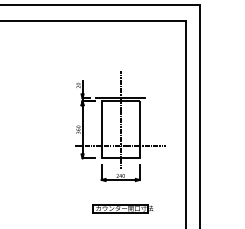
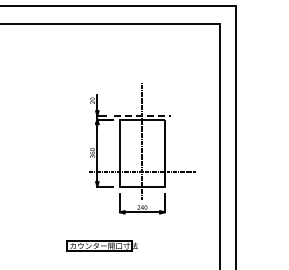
line: (120, 97) -> (142, 115), solid -> dashed
part: (122, 208) -> (101, 245), moved

